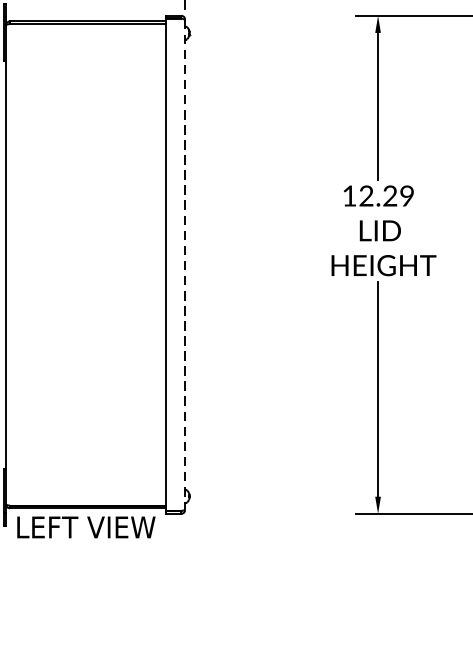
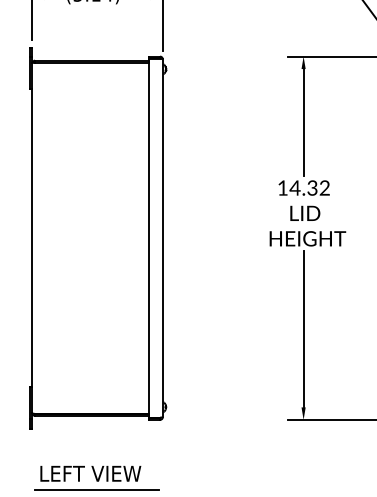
text: (386, 195) -> (309, 187), 12.29 -> 14.32
line: (184, 265) -> (162, 238), dashed -> solid
text: (85, 527) -> (90, 473), moved
line: (94, 609) -> (96, 489), added

